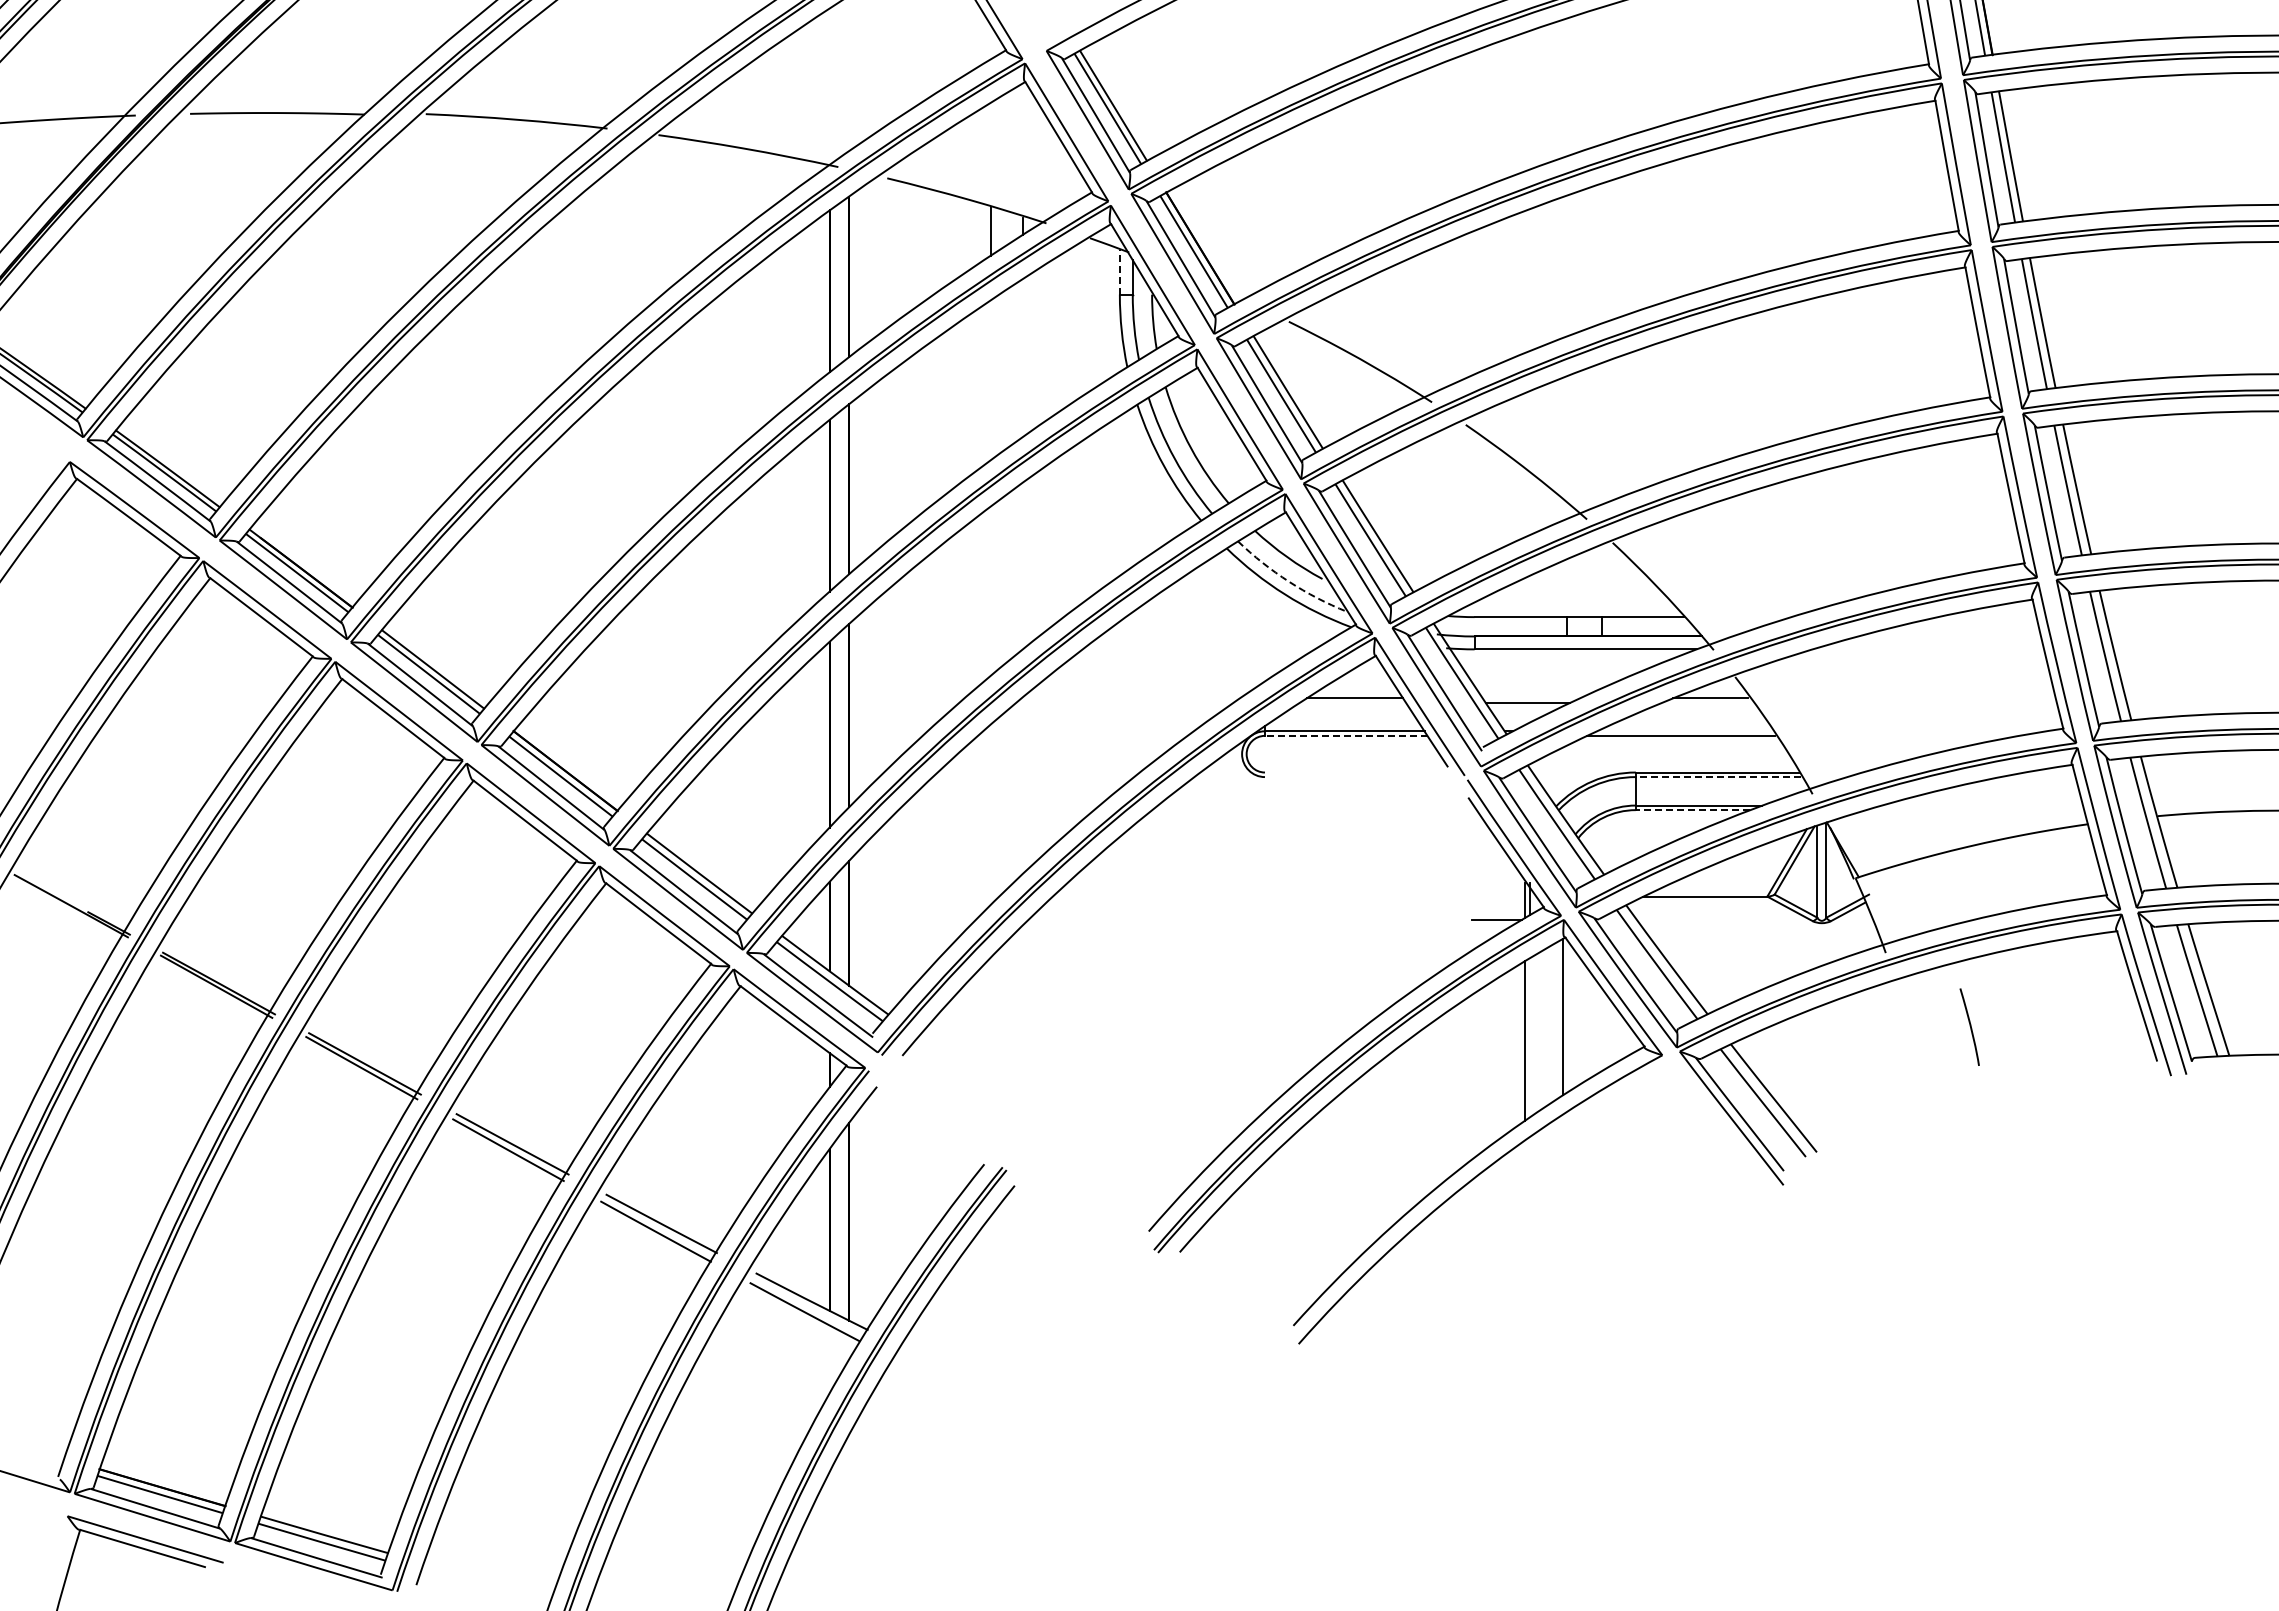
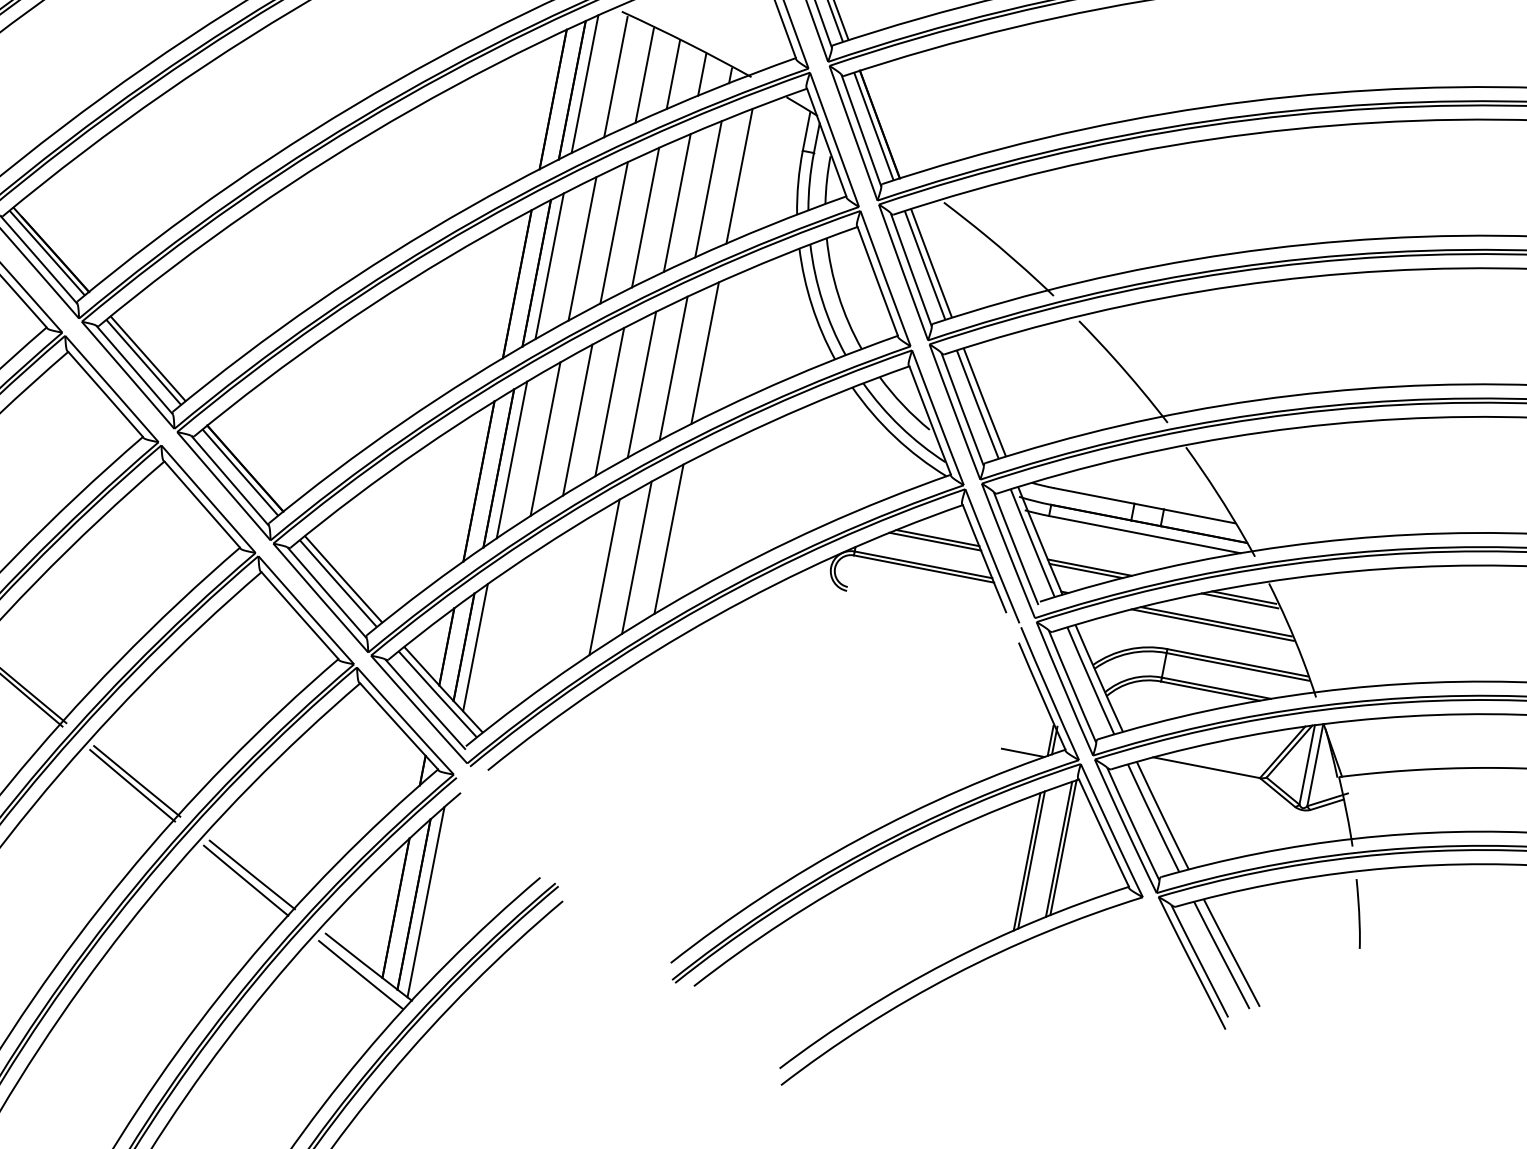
line: (958, 237) -> (673, 74), added
line: (926, 244) -> (644, 75), added
line: (894, 252) -> (615, 76), added
line: (861, 267) -> (584, 84), added
line: (1119, 272) -> (806, 131), dashed -> solid
line: (1054, 336) -> (739, 176), added
line: (1022, 358) -> (708, 189), added
line: (990, 380) -> (676, 203), added
line: (958, 403) -> (645, 217), added
line: (926, 427) -> (613, 232), added
line: (894, 451) -> (582, 248), added
line: (861, 478) -> (549, 266), added
line: (1054, 542) -> (704, 353), added
line: (1022, 565) -> (673, 367), added
arc: (1289, 581) -> (900, 426), dashed -> solid
line: (990, 590) -> (641, 384), added
line: (958, 617) -> (609, 402), added
line: (926, 644) -> (577, 419), added
line: (894, 672) -> (545, 438), added
line: (1531, 698) -> (1089, 567), added
line: (1352, 702) -> (934, 541), added
line: (1706, 702) -> (1240, 600), added
line: (861, 703) -> (511, 459), added
line: (1684, 731) -> (1216, 621), added
line: (1345, 735) -> (923, 568), dashed -> solid
line: (1054, 757) -> (668, 538), added
line: (1718, 777) -> (1237, 667), dashed -> solid
line: (1022, 785) -> (636, 557), added
line: (1692, 810) -> (1209, 691), dashed -> solid
line: (990, 814) -> (604, 577), added
line: (861, 921) -> (475, 647), added
line: (1558, 1019) -> (1059, 849), added
curve: (1969, 1026) -> (1358, 913), moved
line: (1529, 1037) -> (1031, 859), added
line: (861, 1216) -> (425, 902), added

